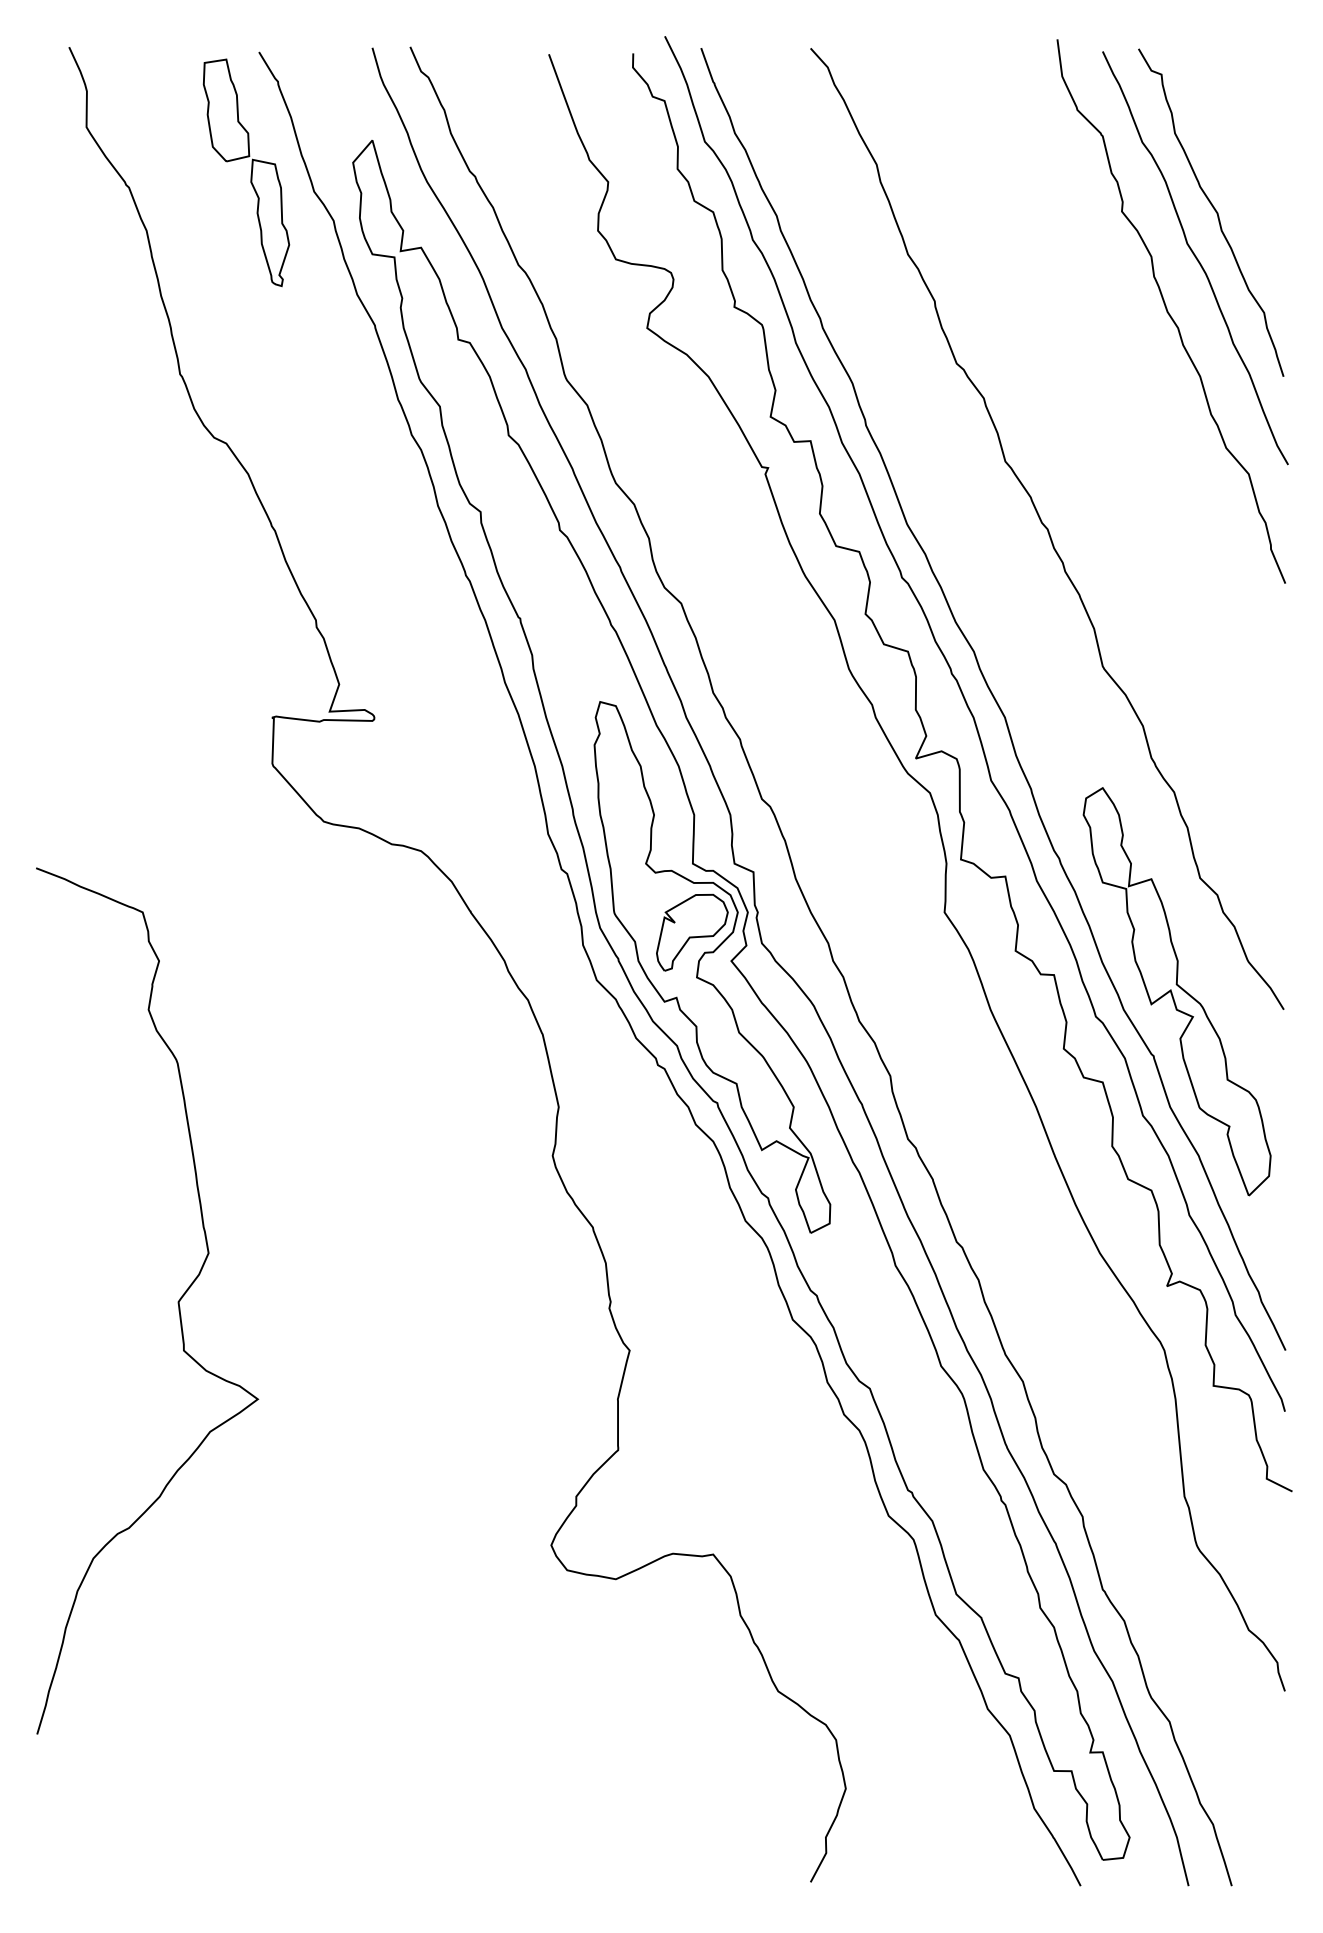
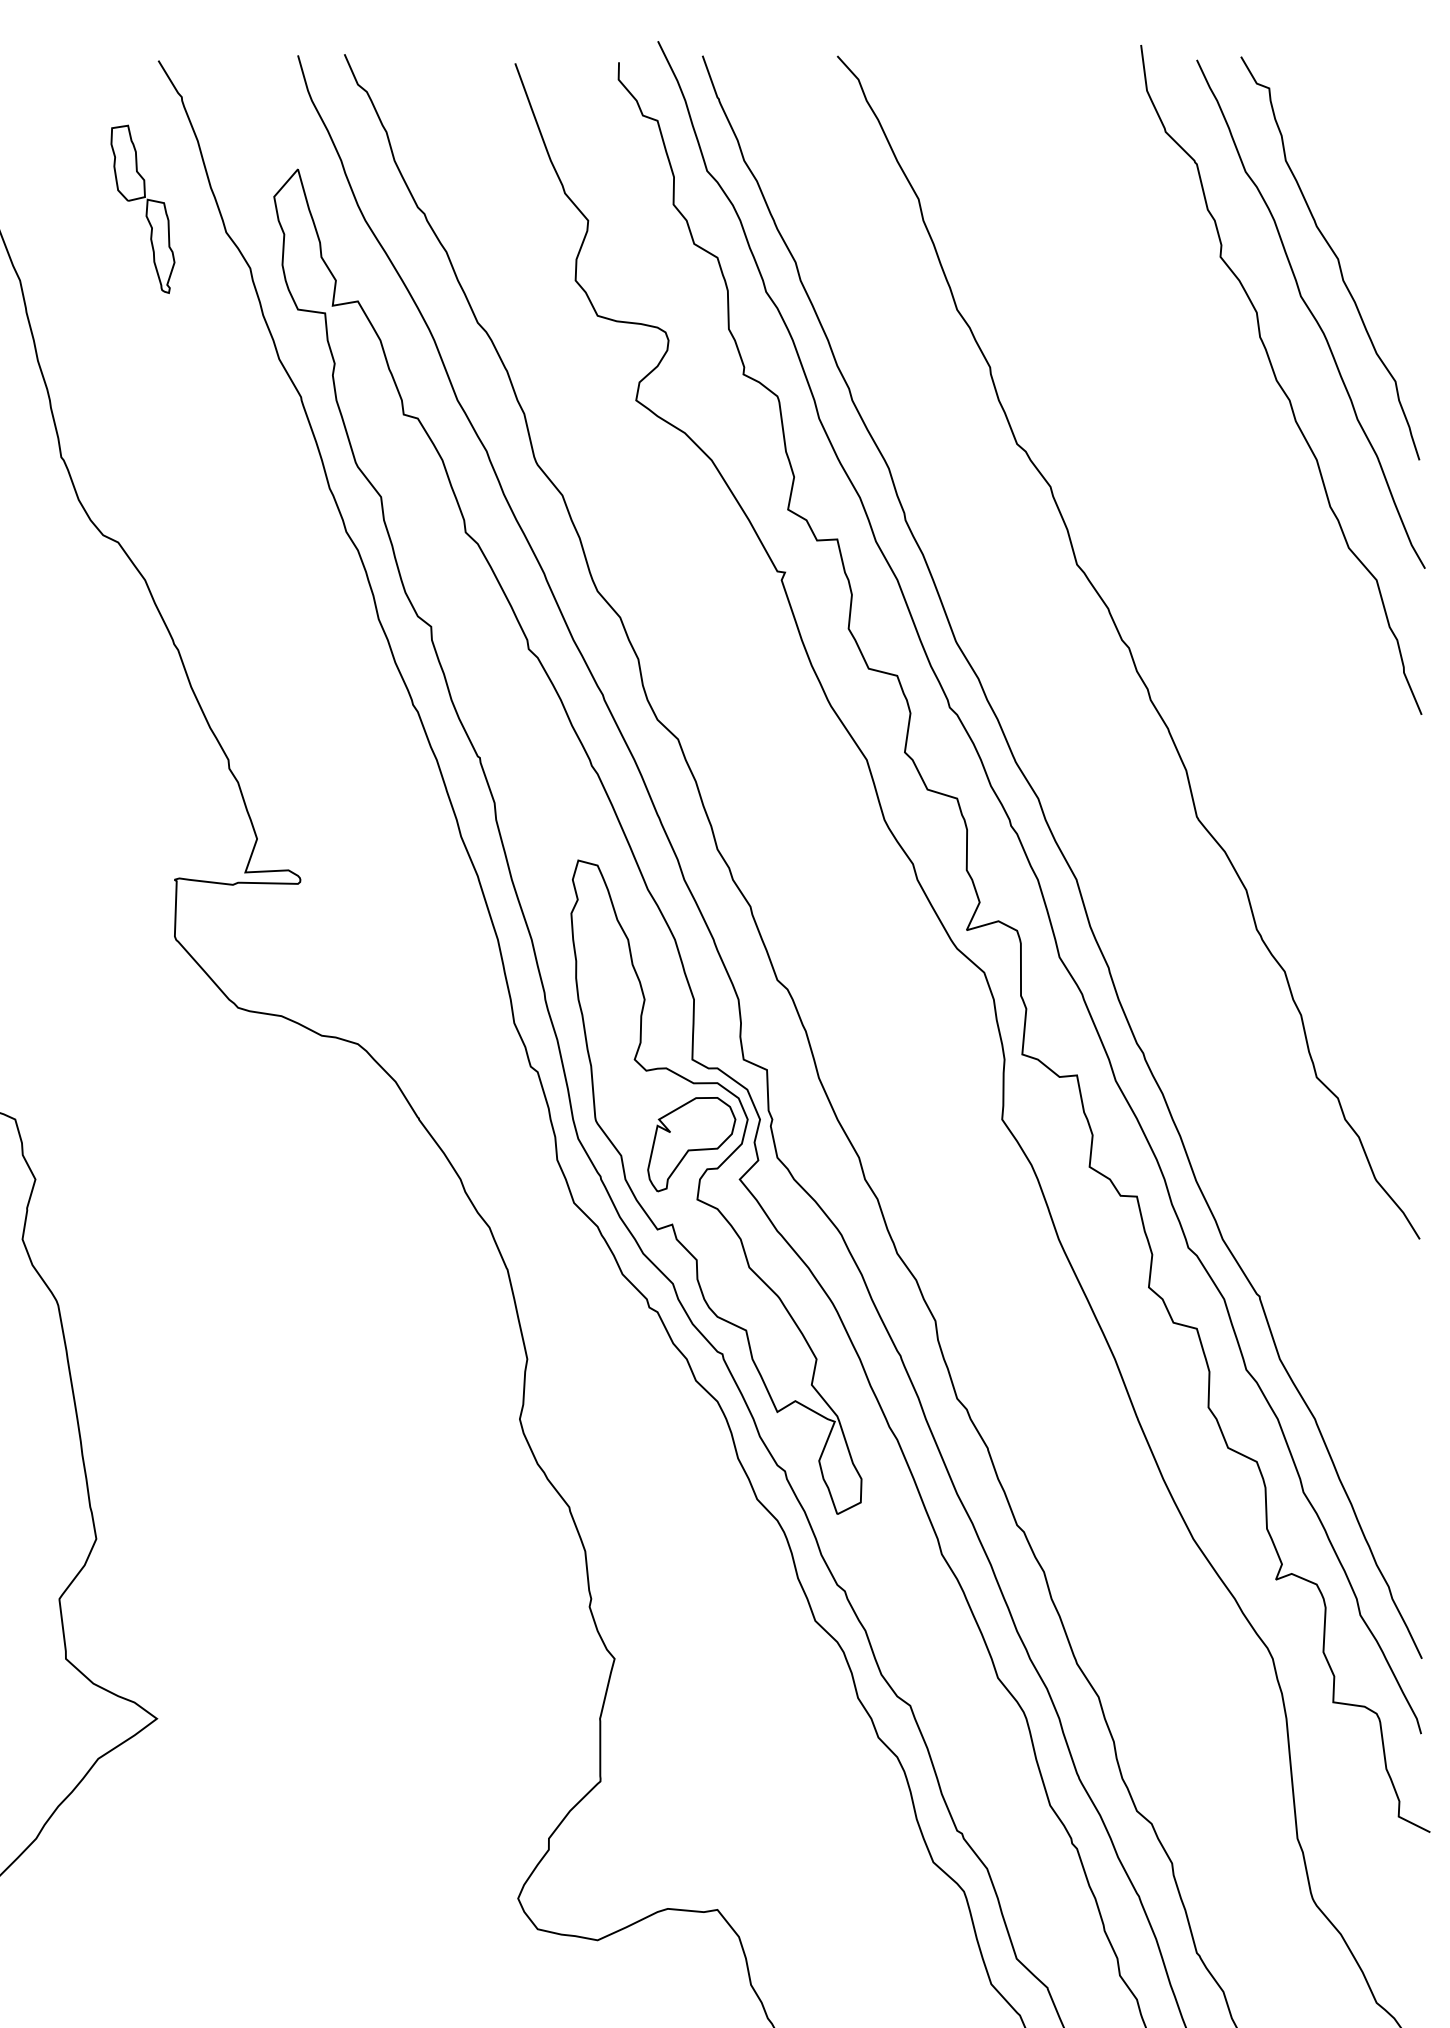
part: (246, 172) -> (142, 208), size x0.6
part: (1176, 991) -> (1287, 1216), removed

